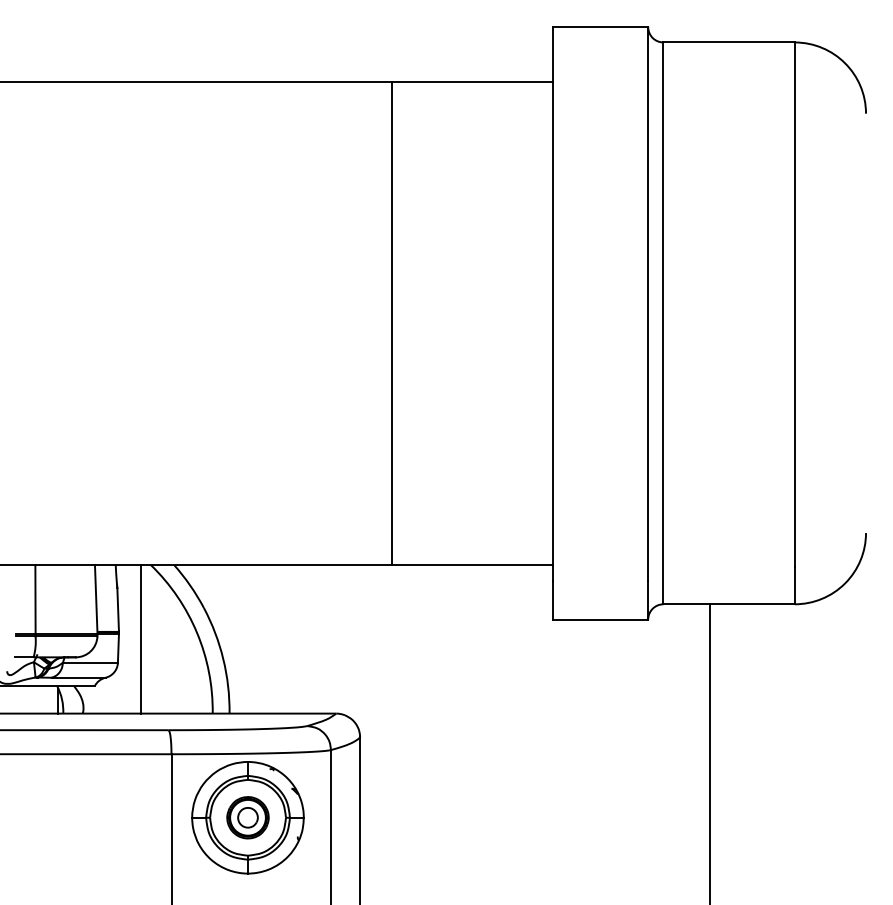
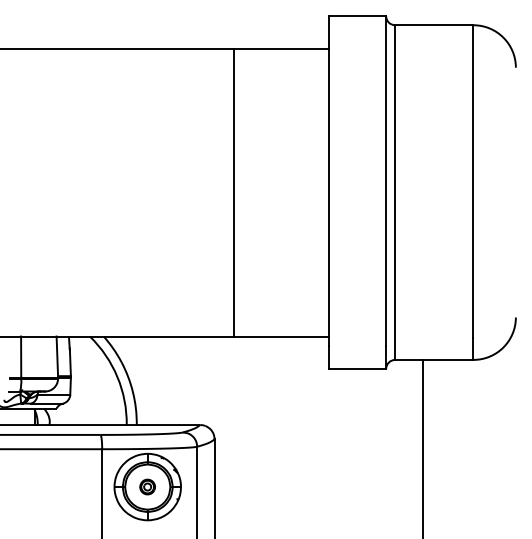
line: (141, 638) -> (84, 380), removed
part: (247, 816) -> (147, 486), size x0.6

